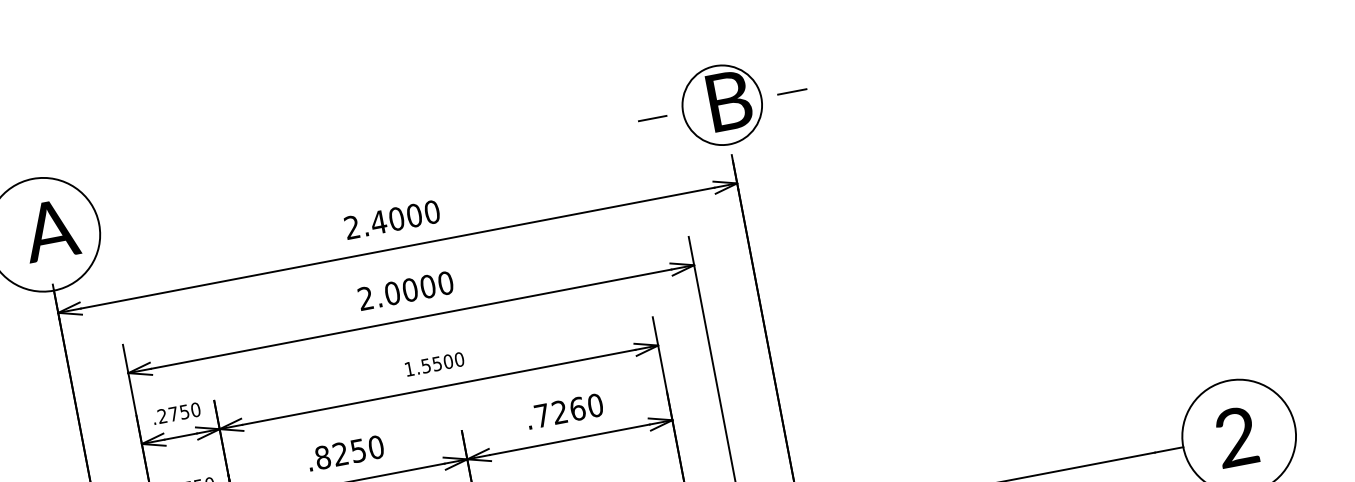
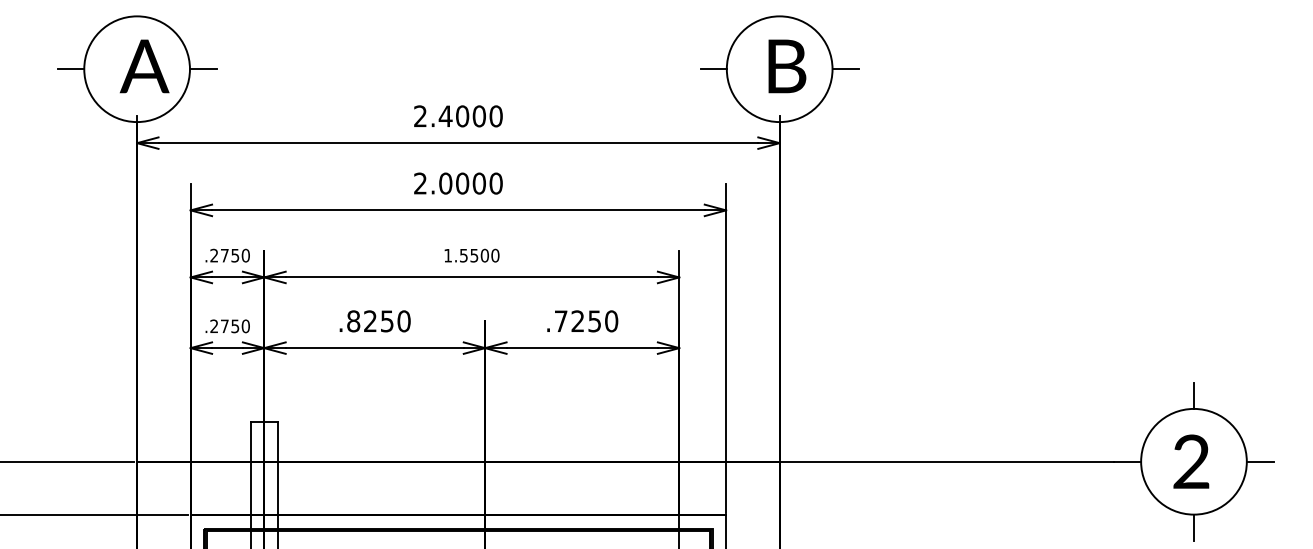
circle: (722, 105) -> (779, 69), size x1.43
line: (112, 221) -> (202, 69), added
line: (1225, 366) -> (1193, 395), added
text: (577, 409) -> (594, 321), .7260 -> .7250
line: (1308, 423) -> (1259, 461), added

